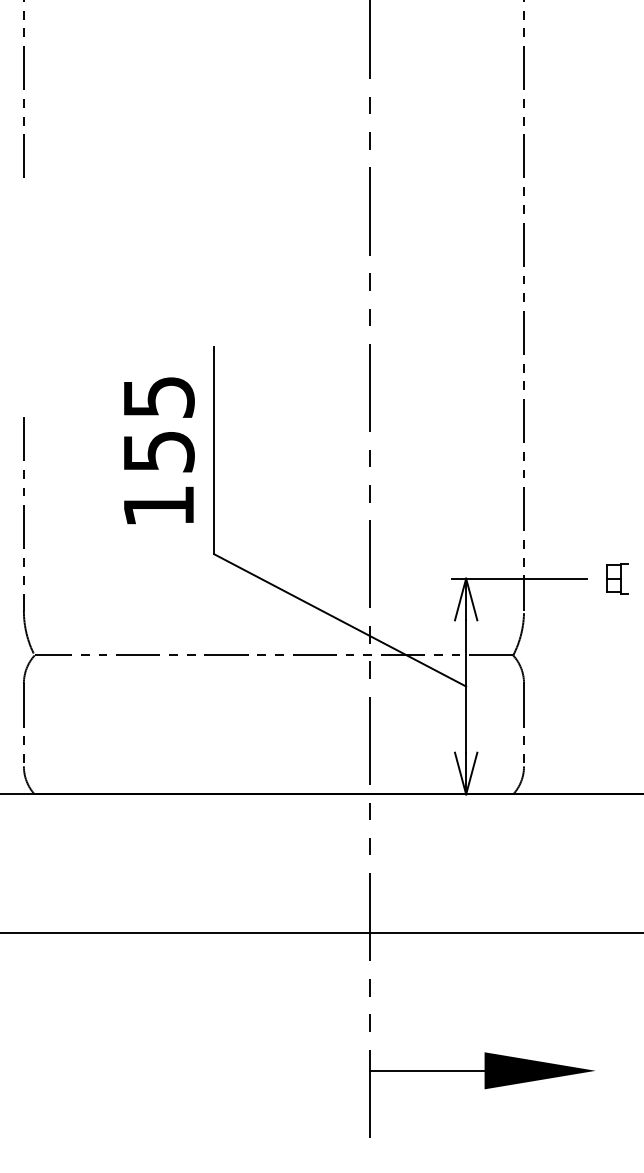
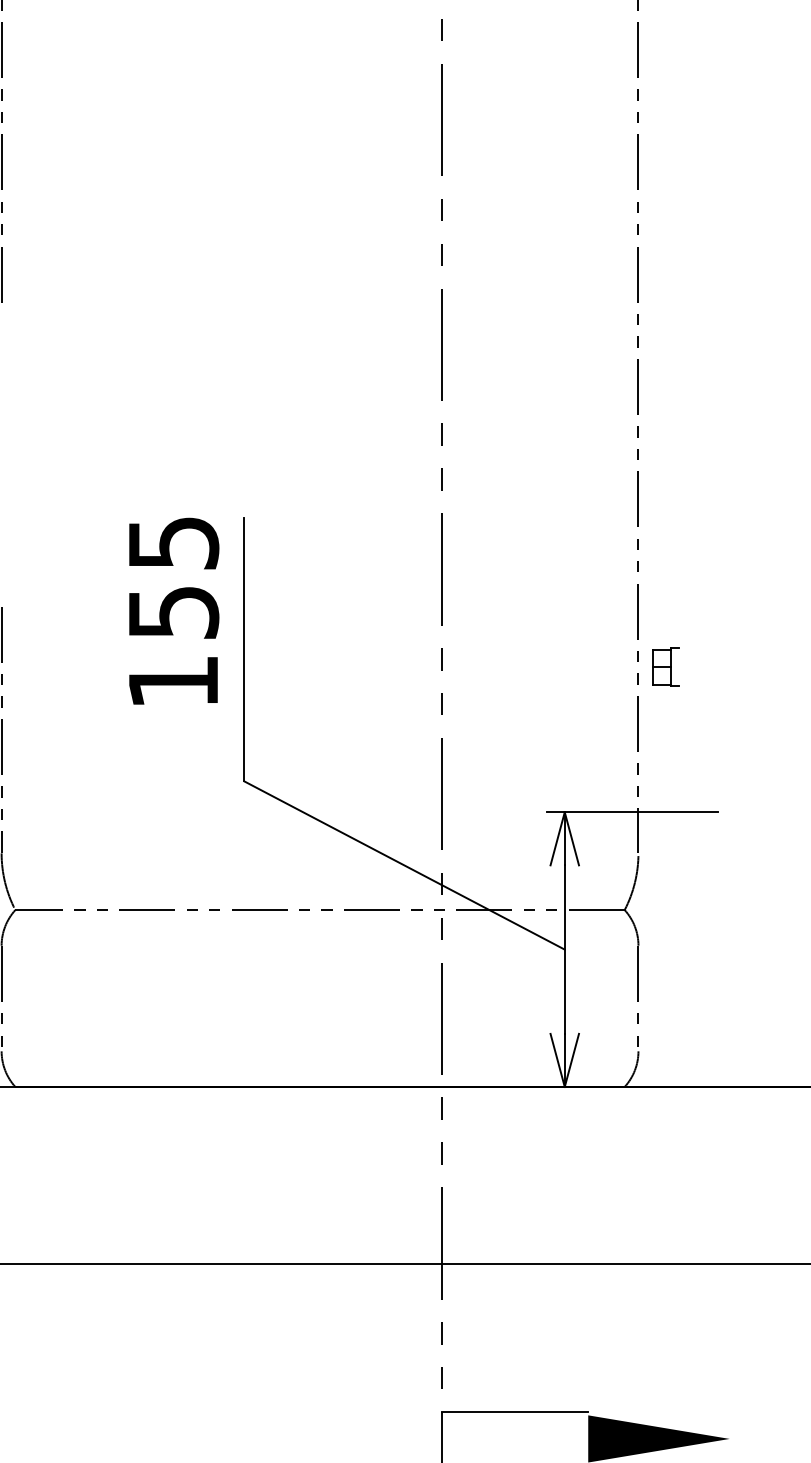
text: (159, 450) -> (174, 610), moved
part: (617, 578) -> (665, 666), moved
line: (426, 1070) -> (514, 1411), moved

